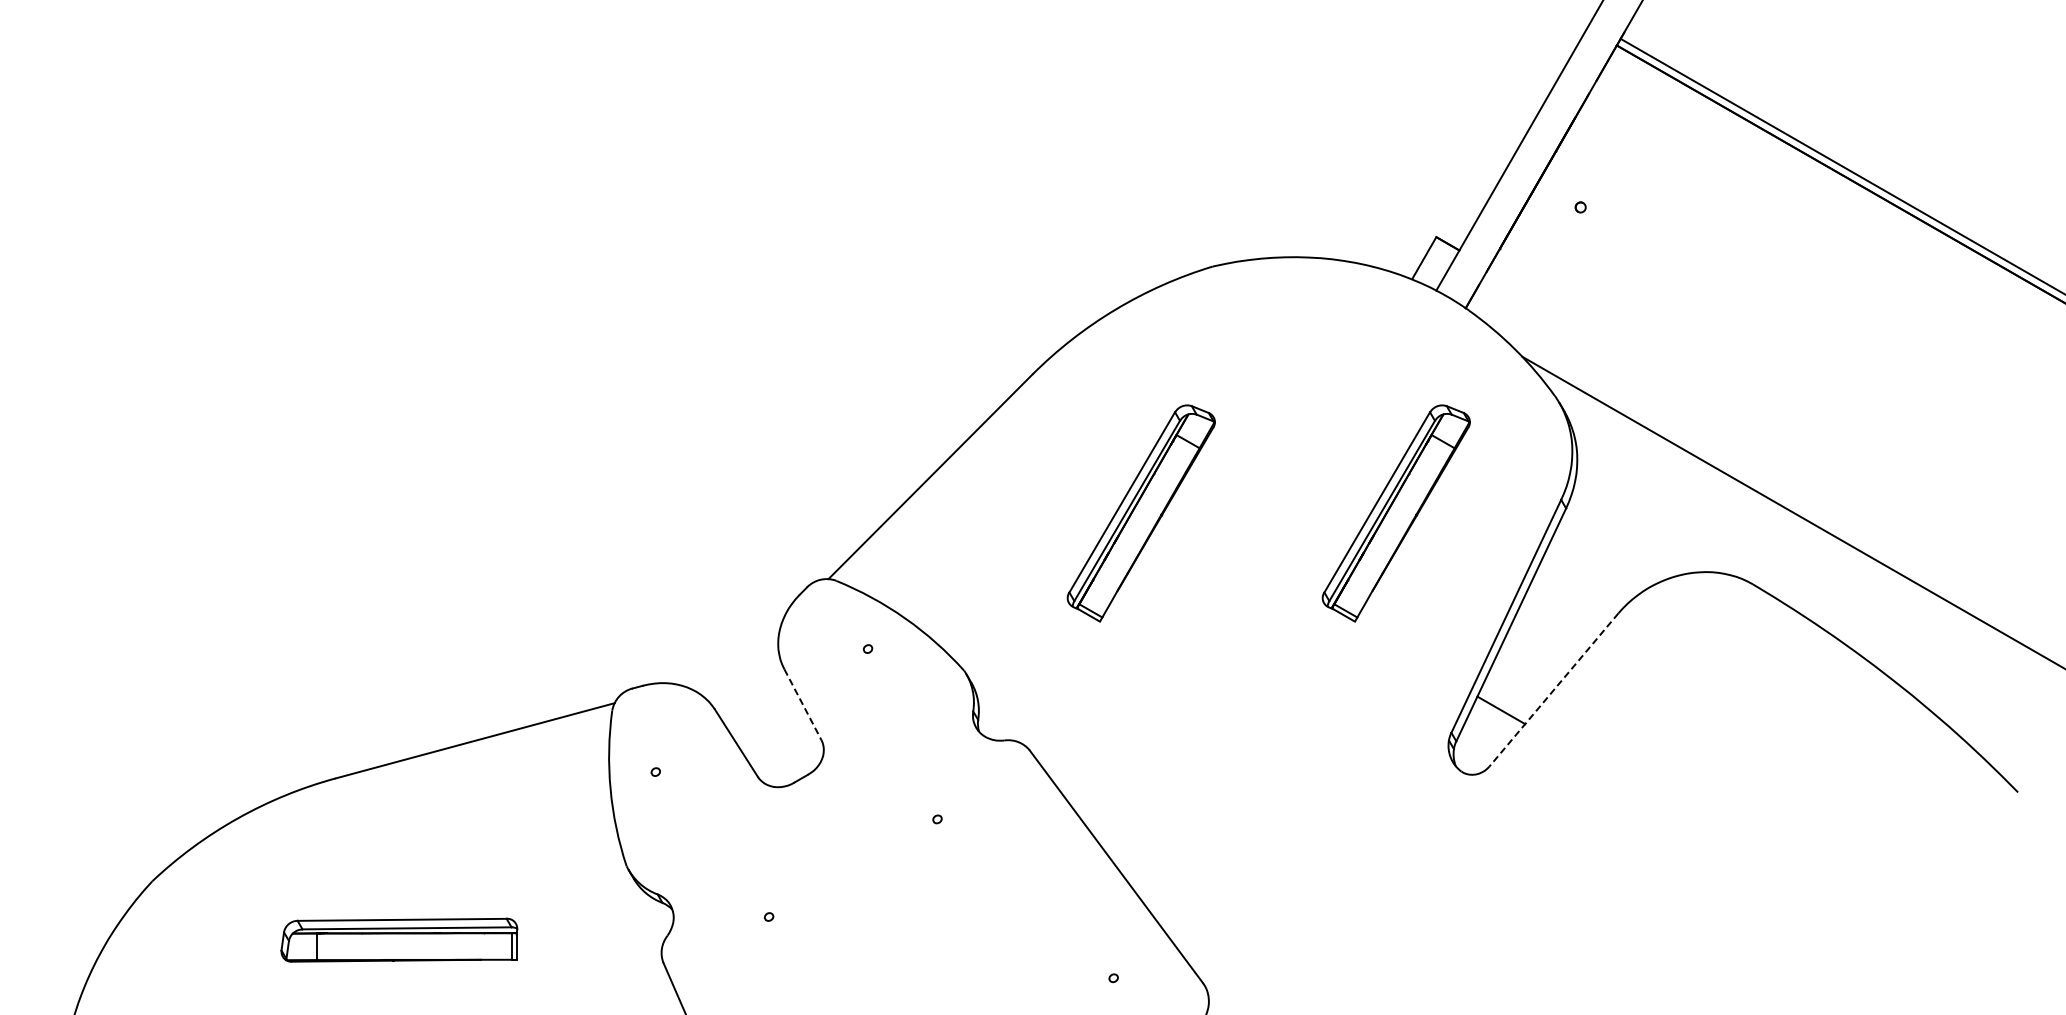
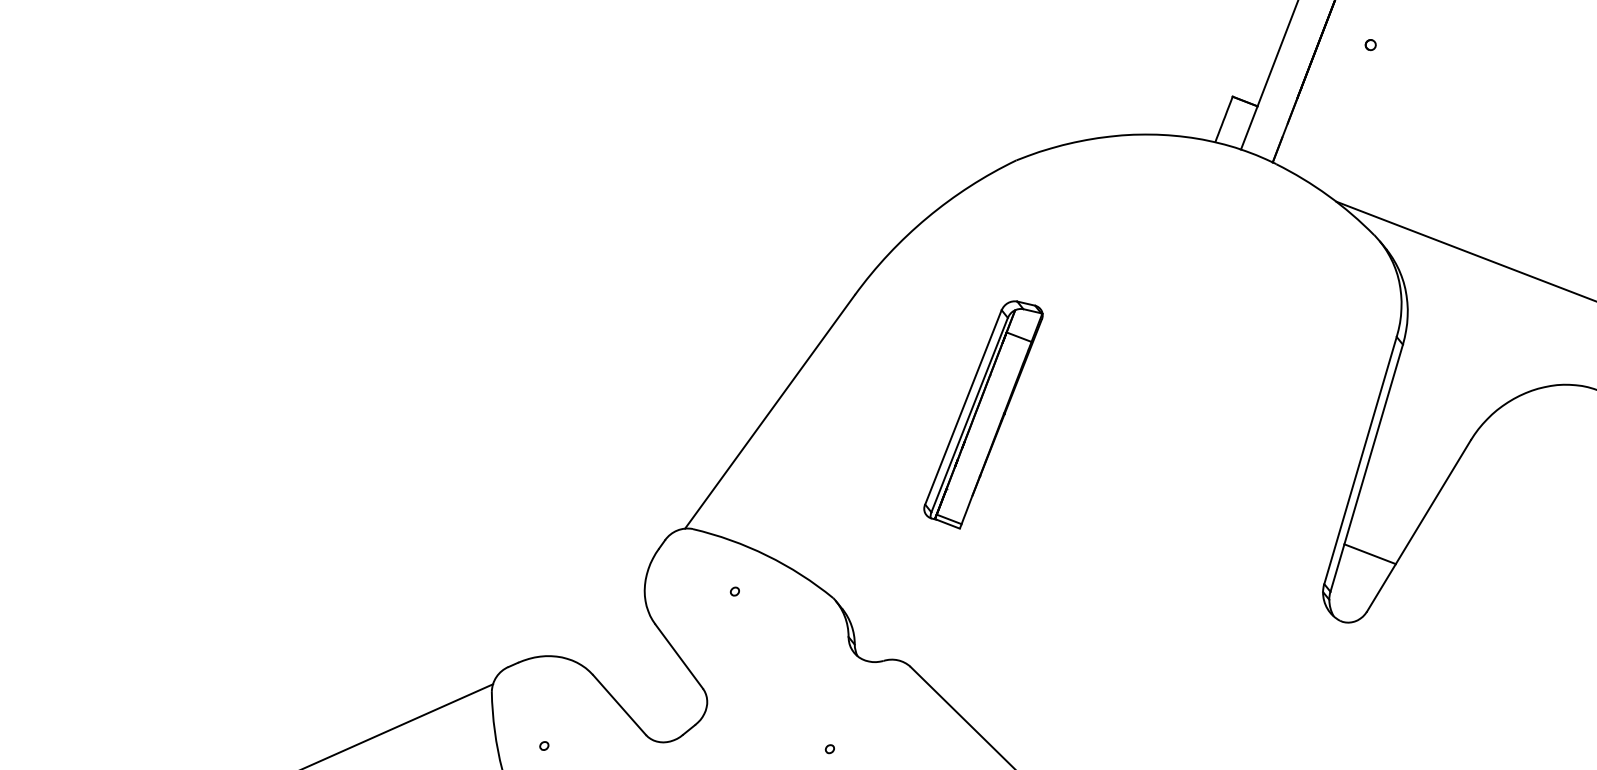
part: (1395, 513) -> (1235, 376), removed
line: (1553, 690) -> (1418, 526), dashed -> solid
line: (802, 704) -> (678, 656), dashed -> solid

